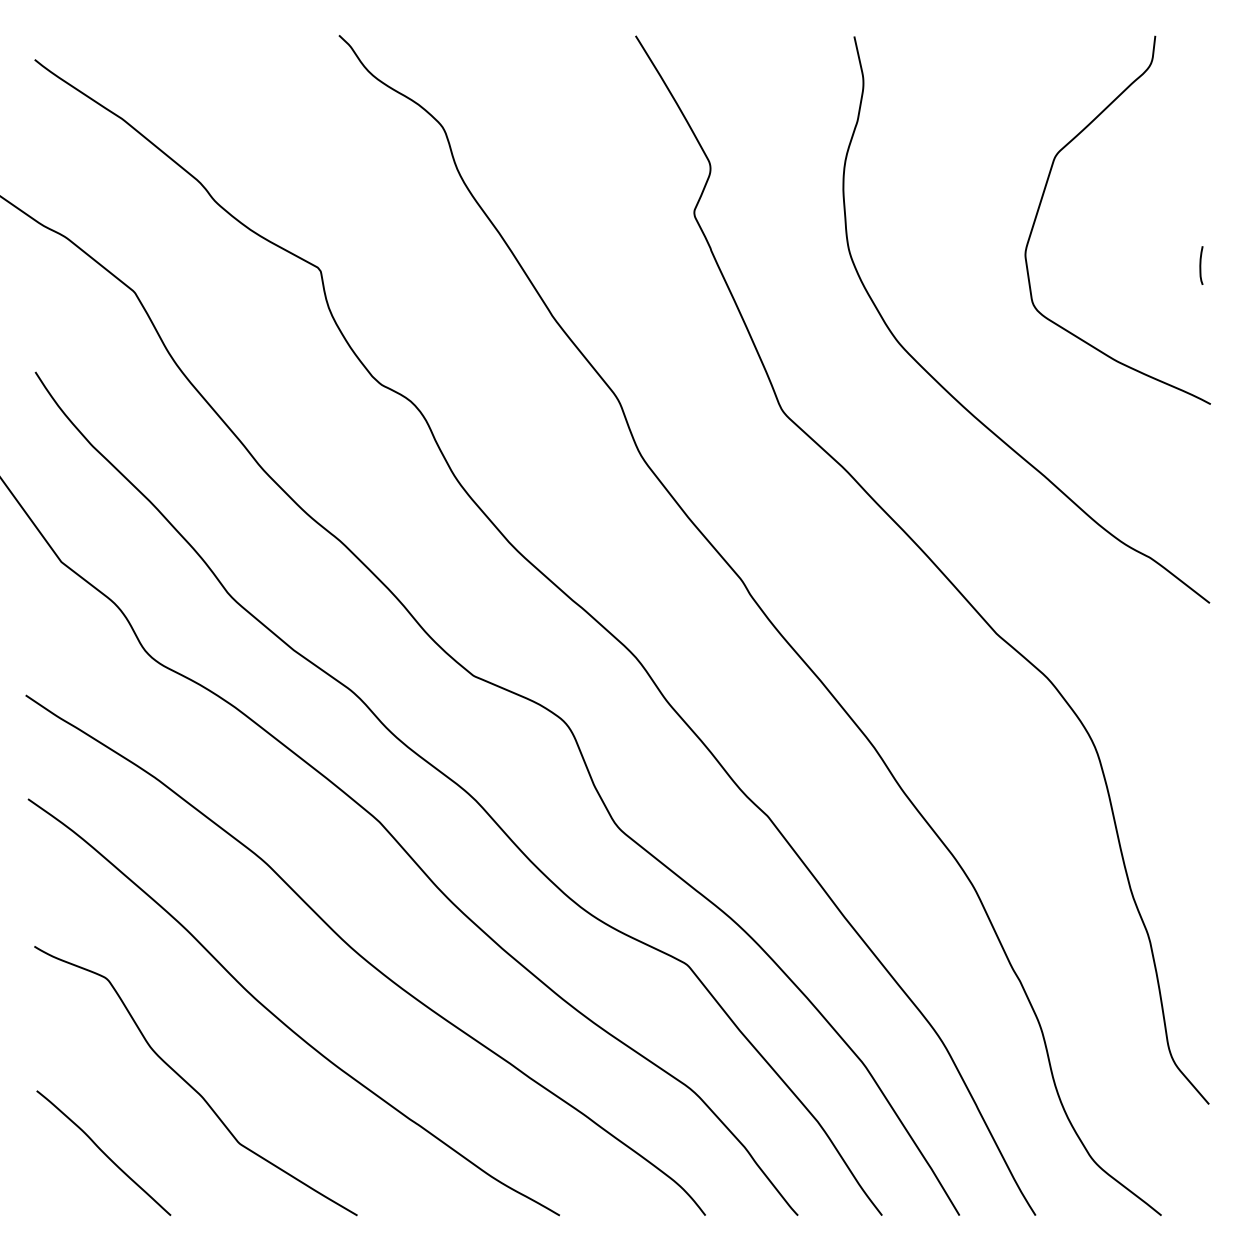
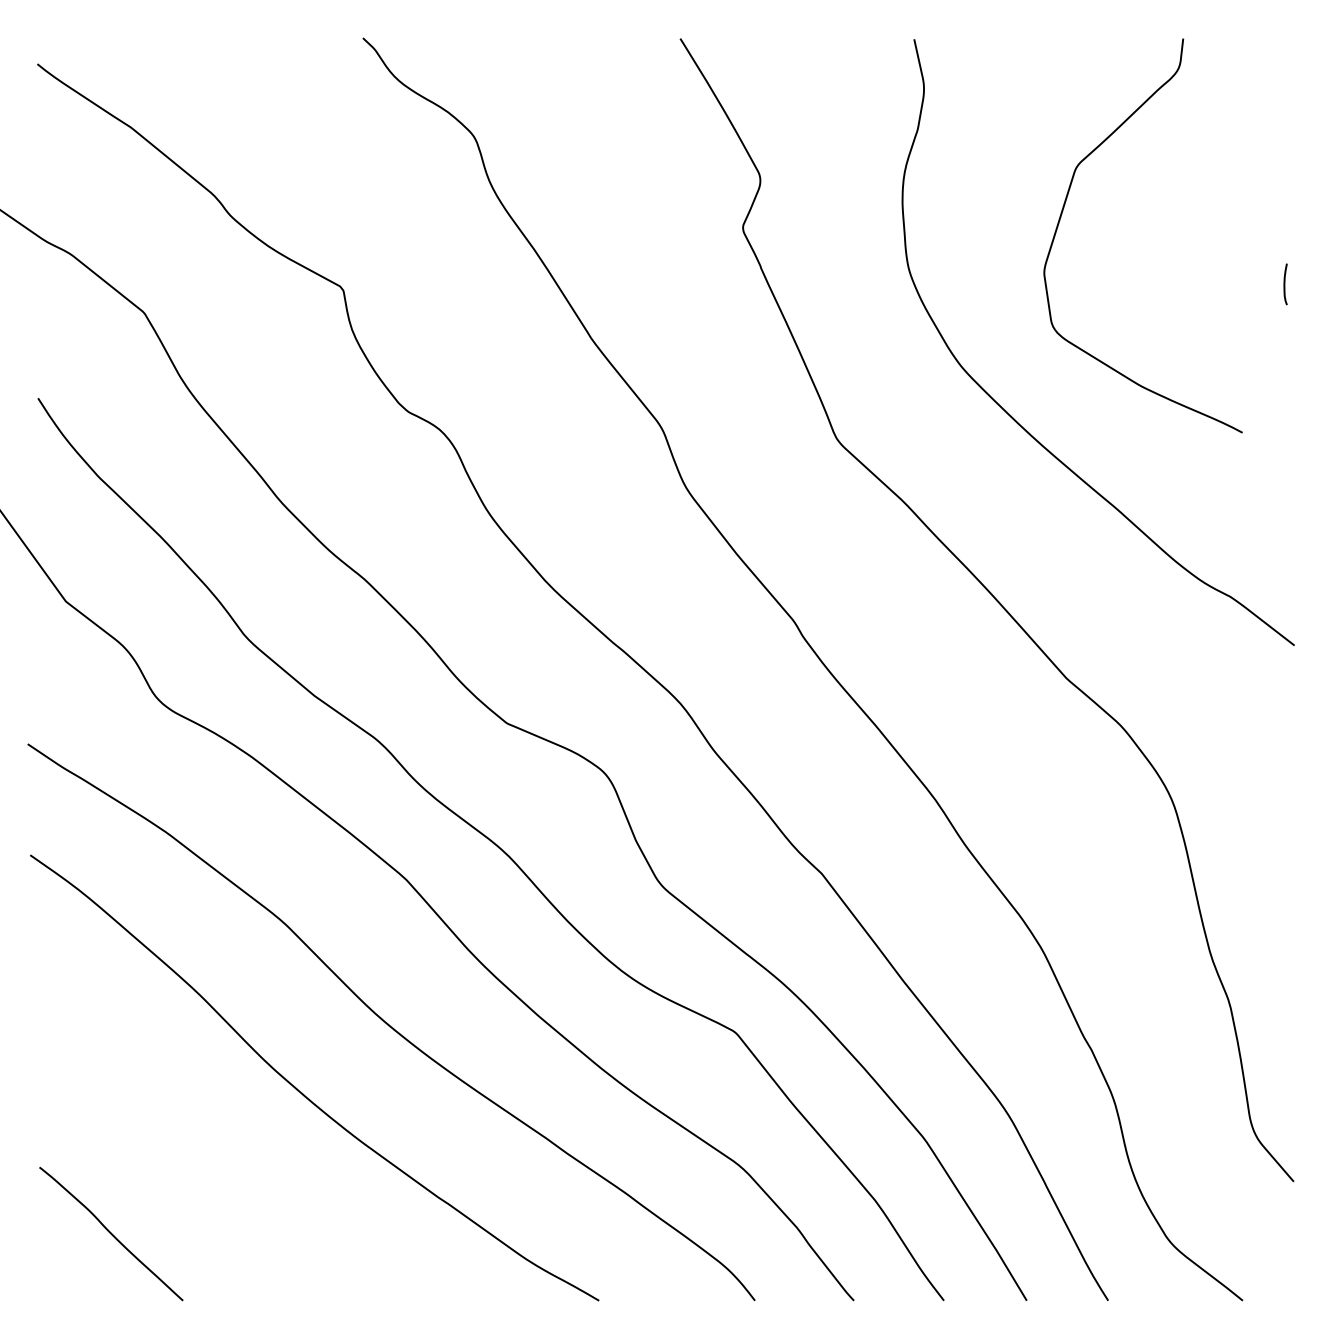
curve: (1044, 194) -> (1064, 208), moved
curve: (190, 1085) -> (204, 1161), removed

